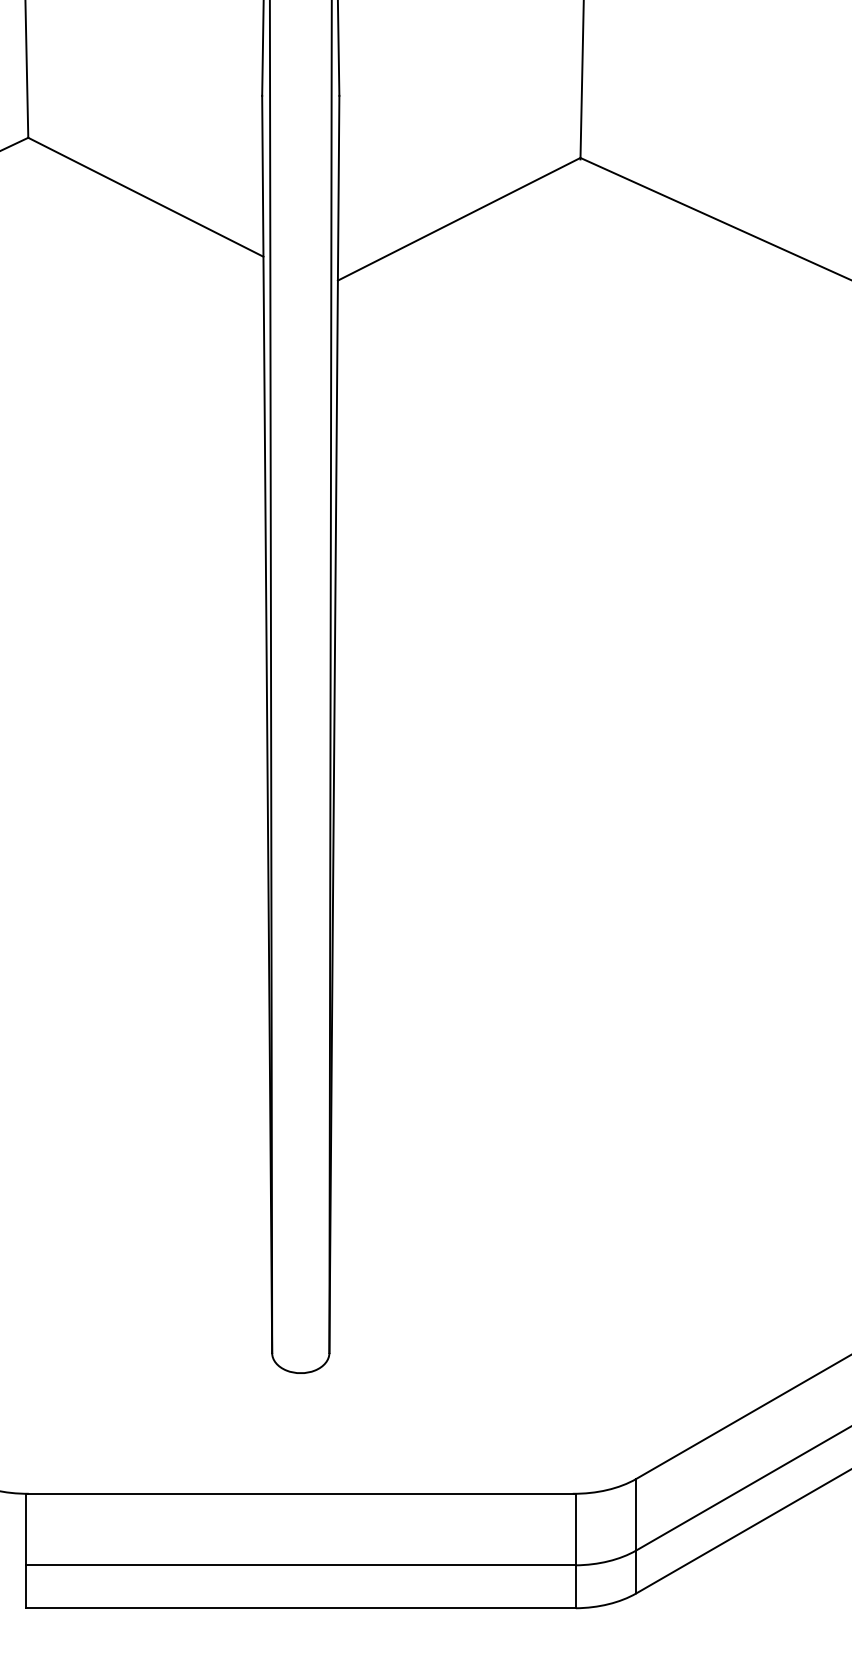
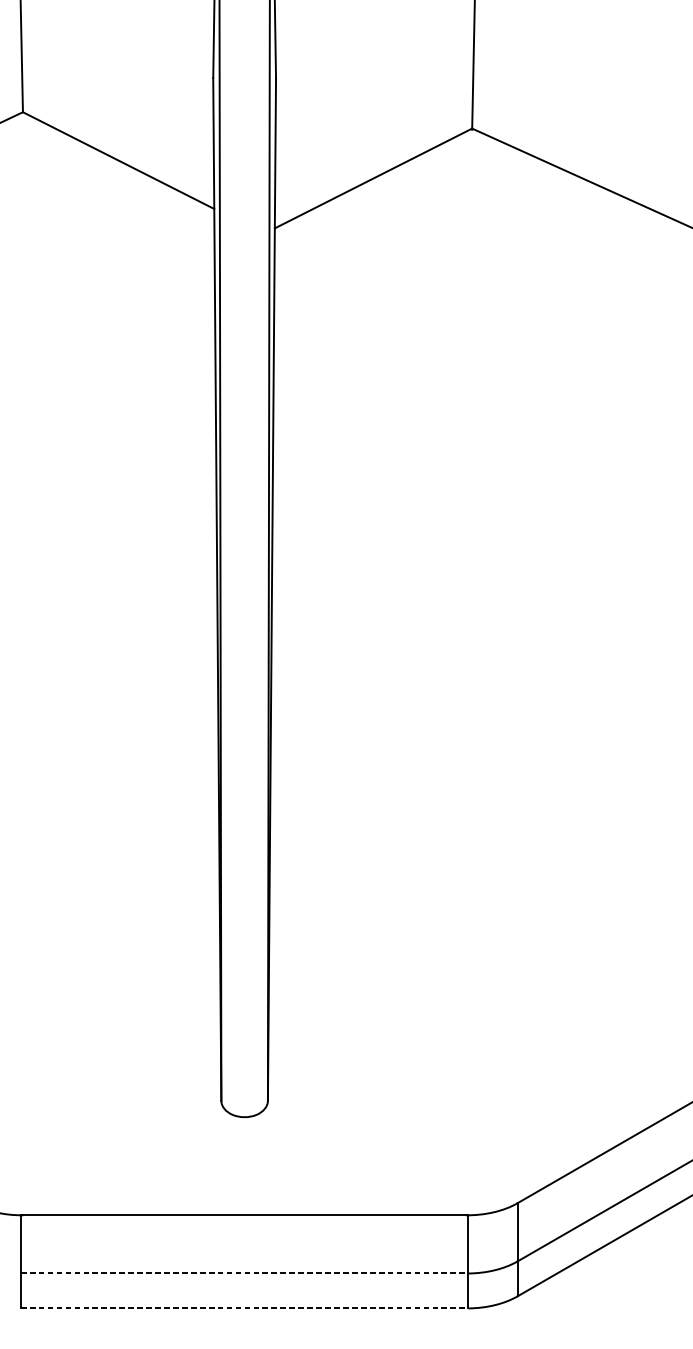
line: (301, 1565) -> (245, 1273), solid -> dashed
line: (301, 1608) -> (245, 1308), solid -> dashed

